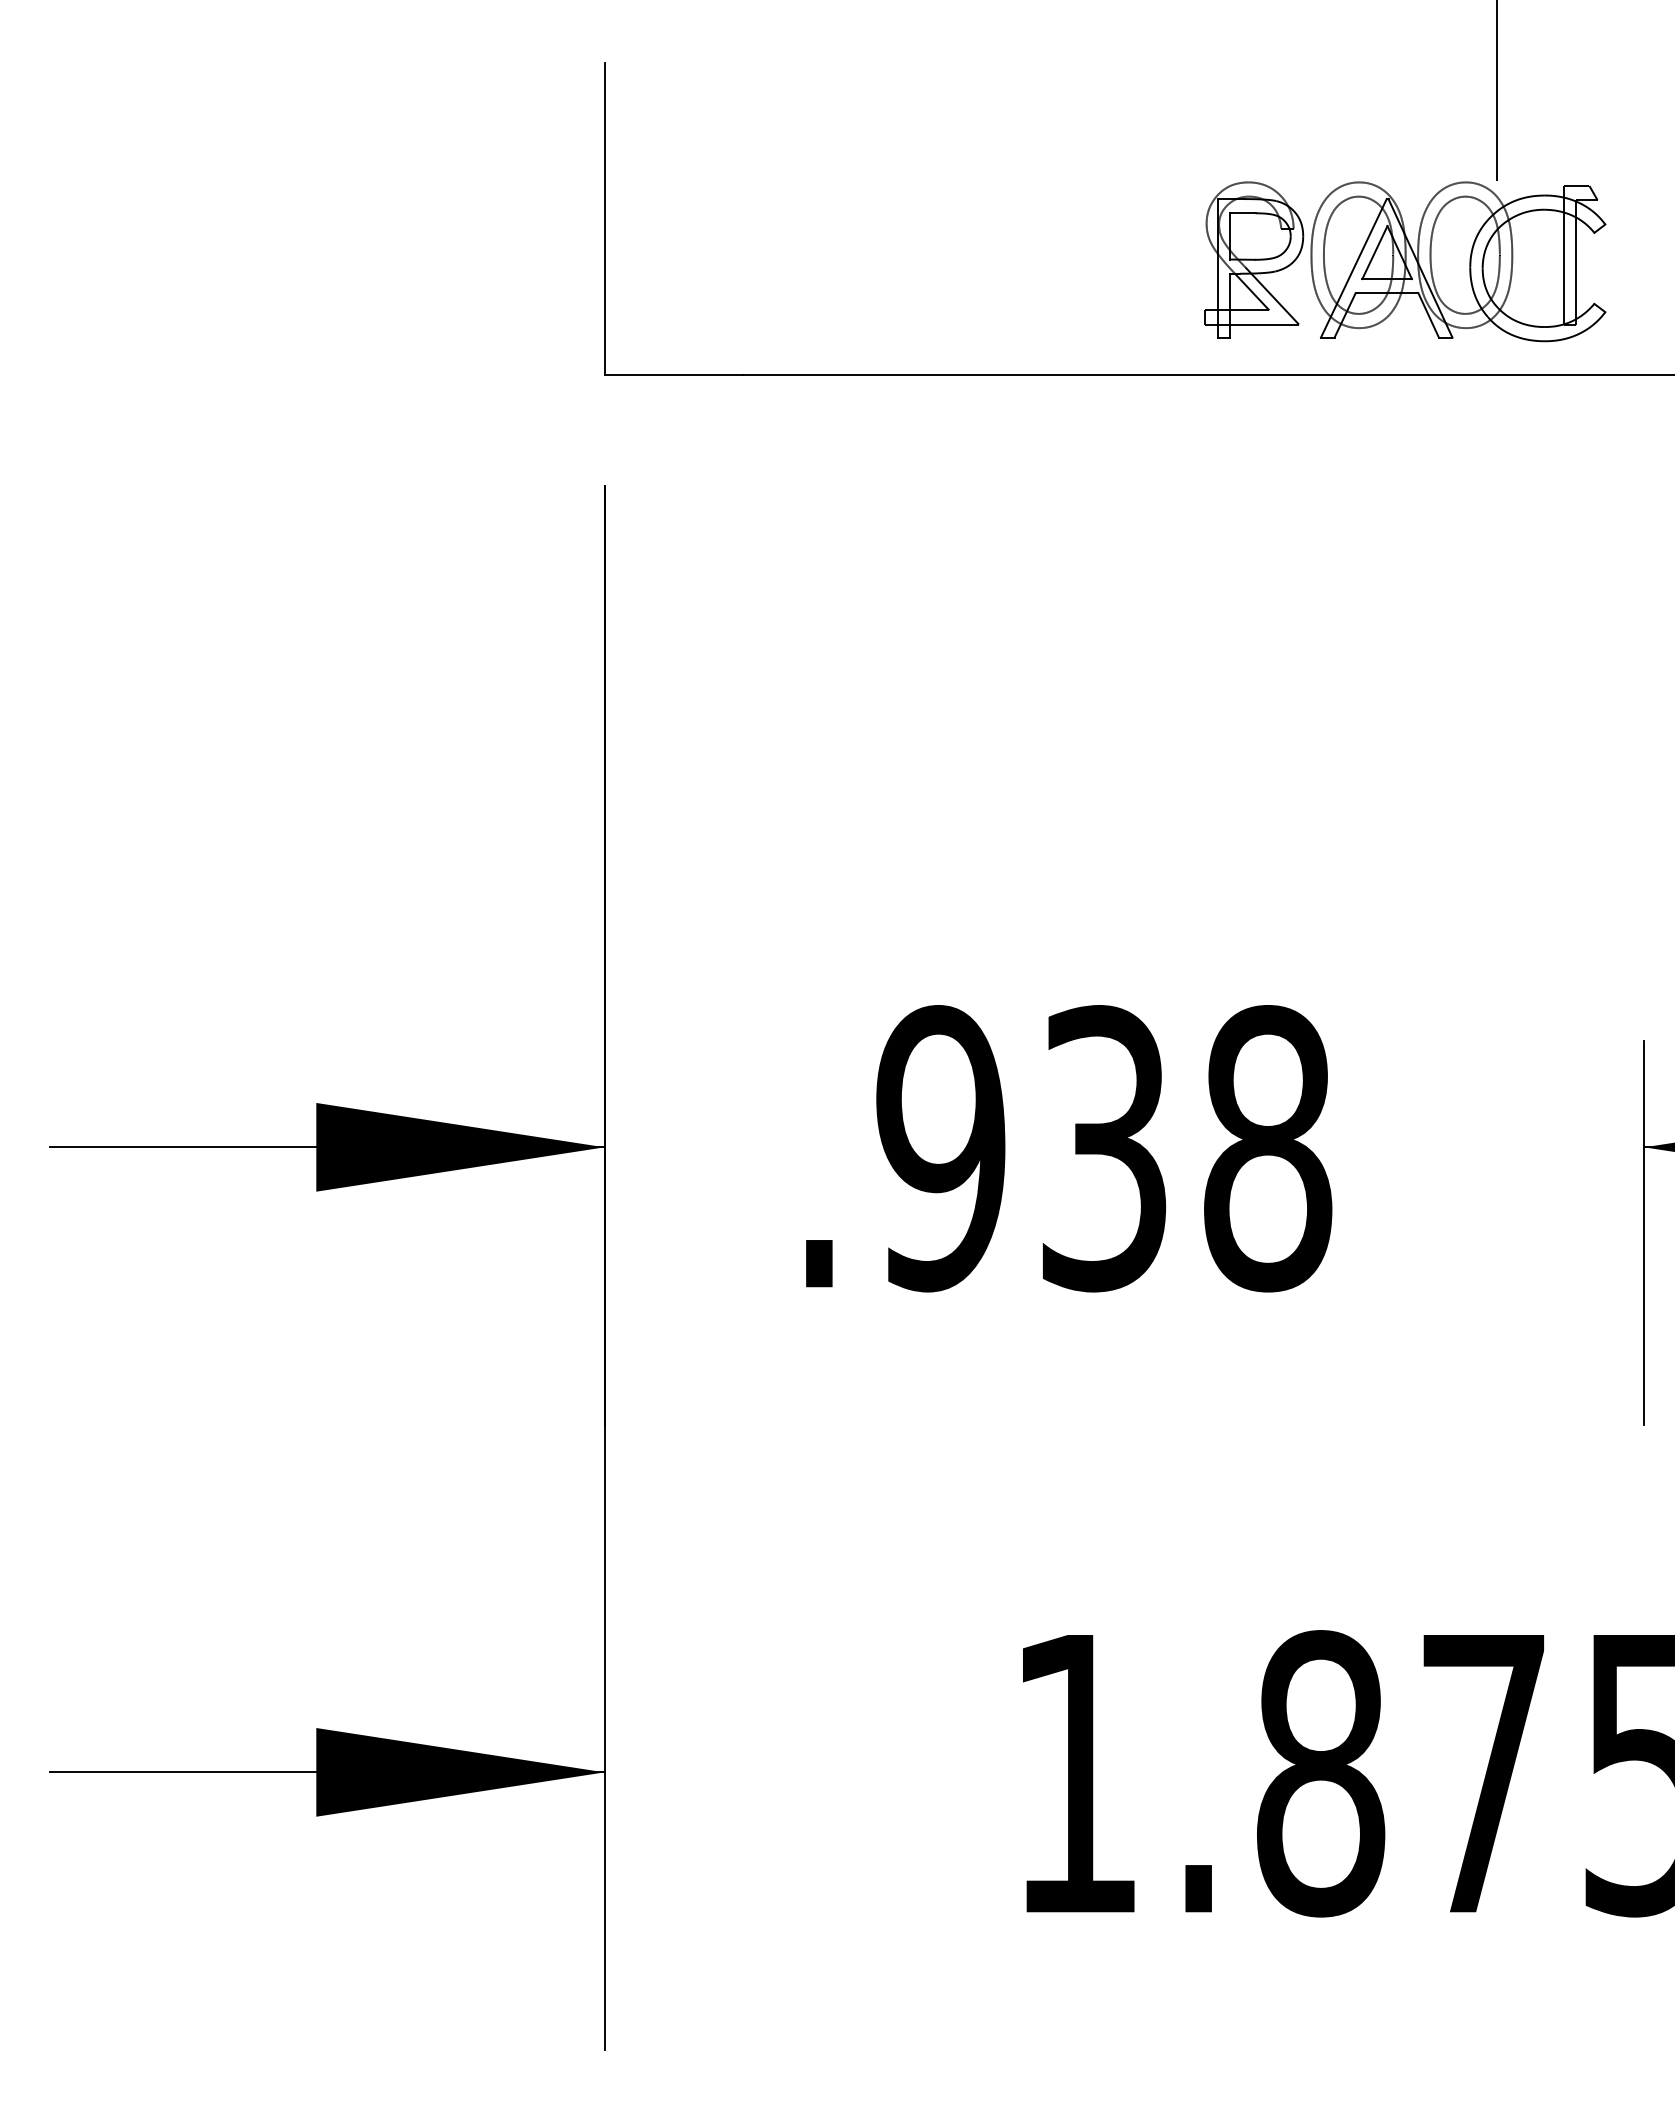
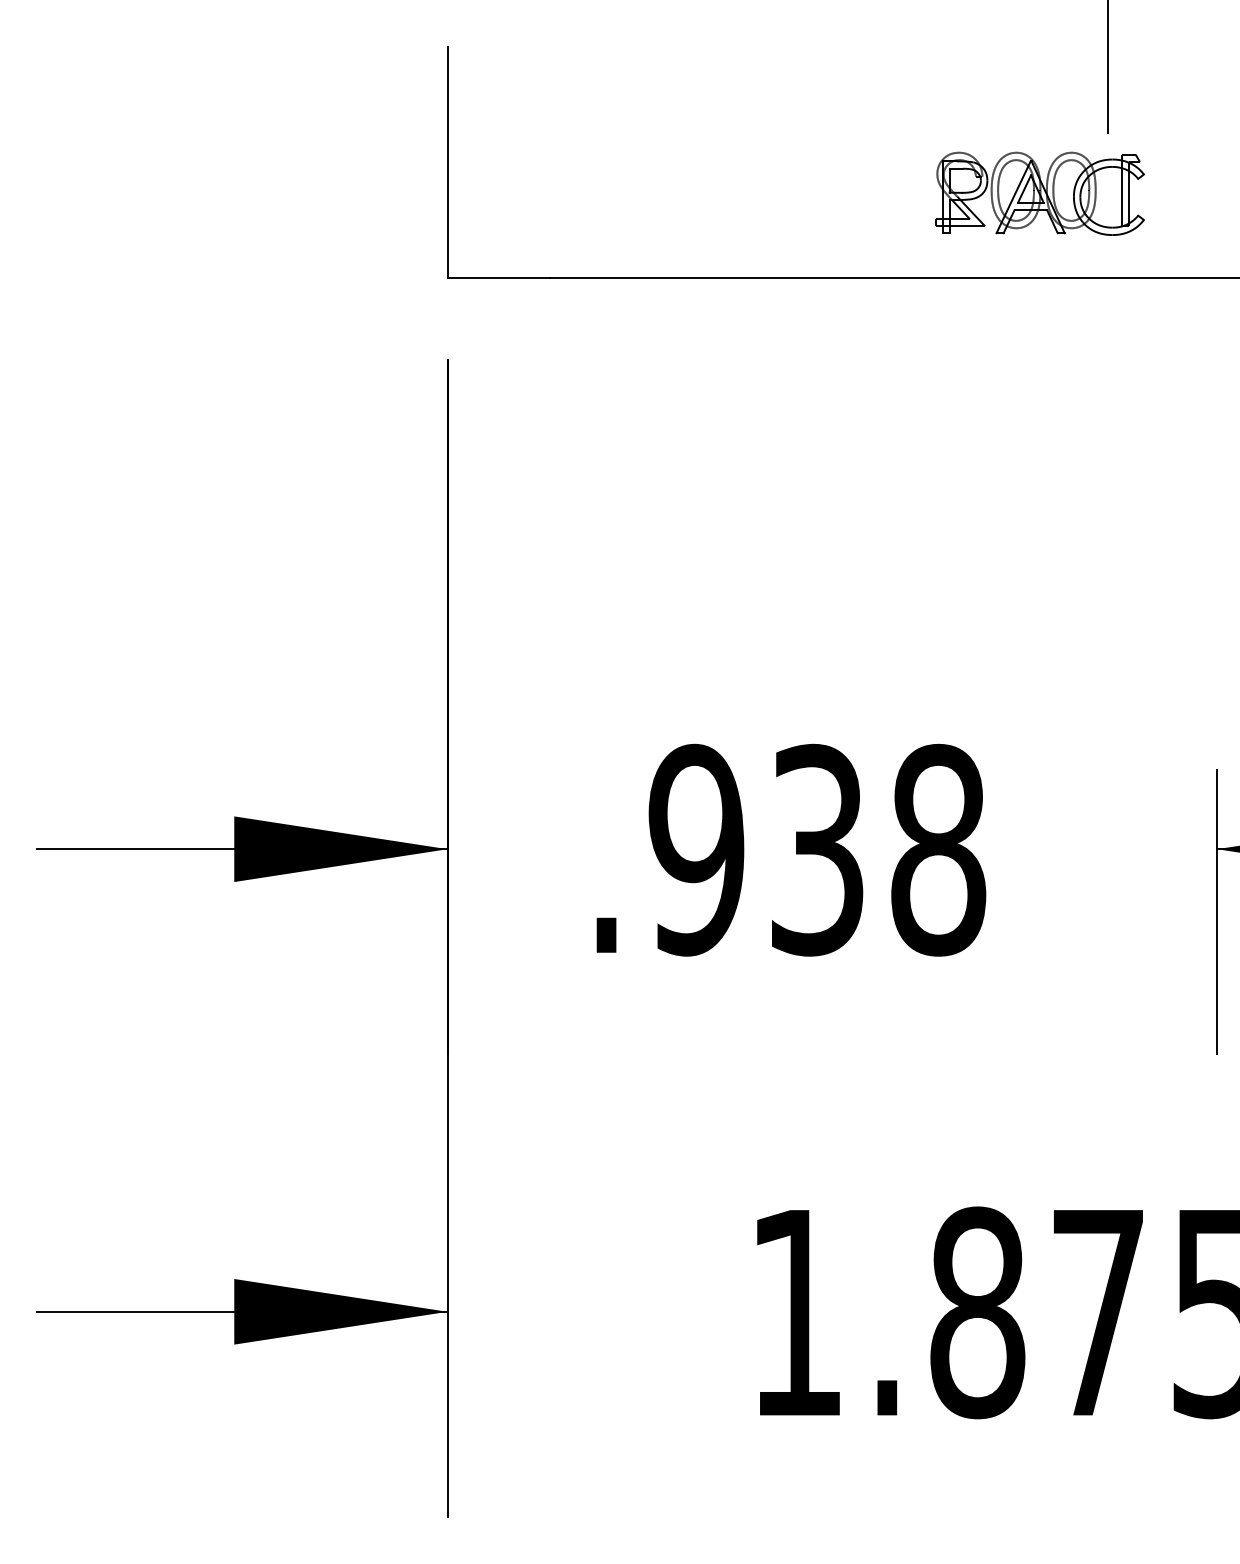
part: (1405, 261) -> (1040, 193), size x0.7

